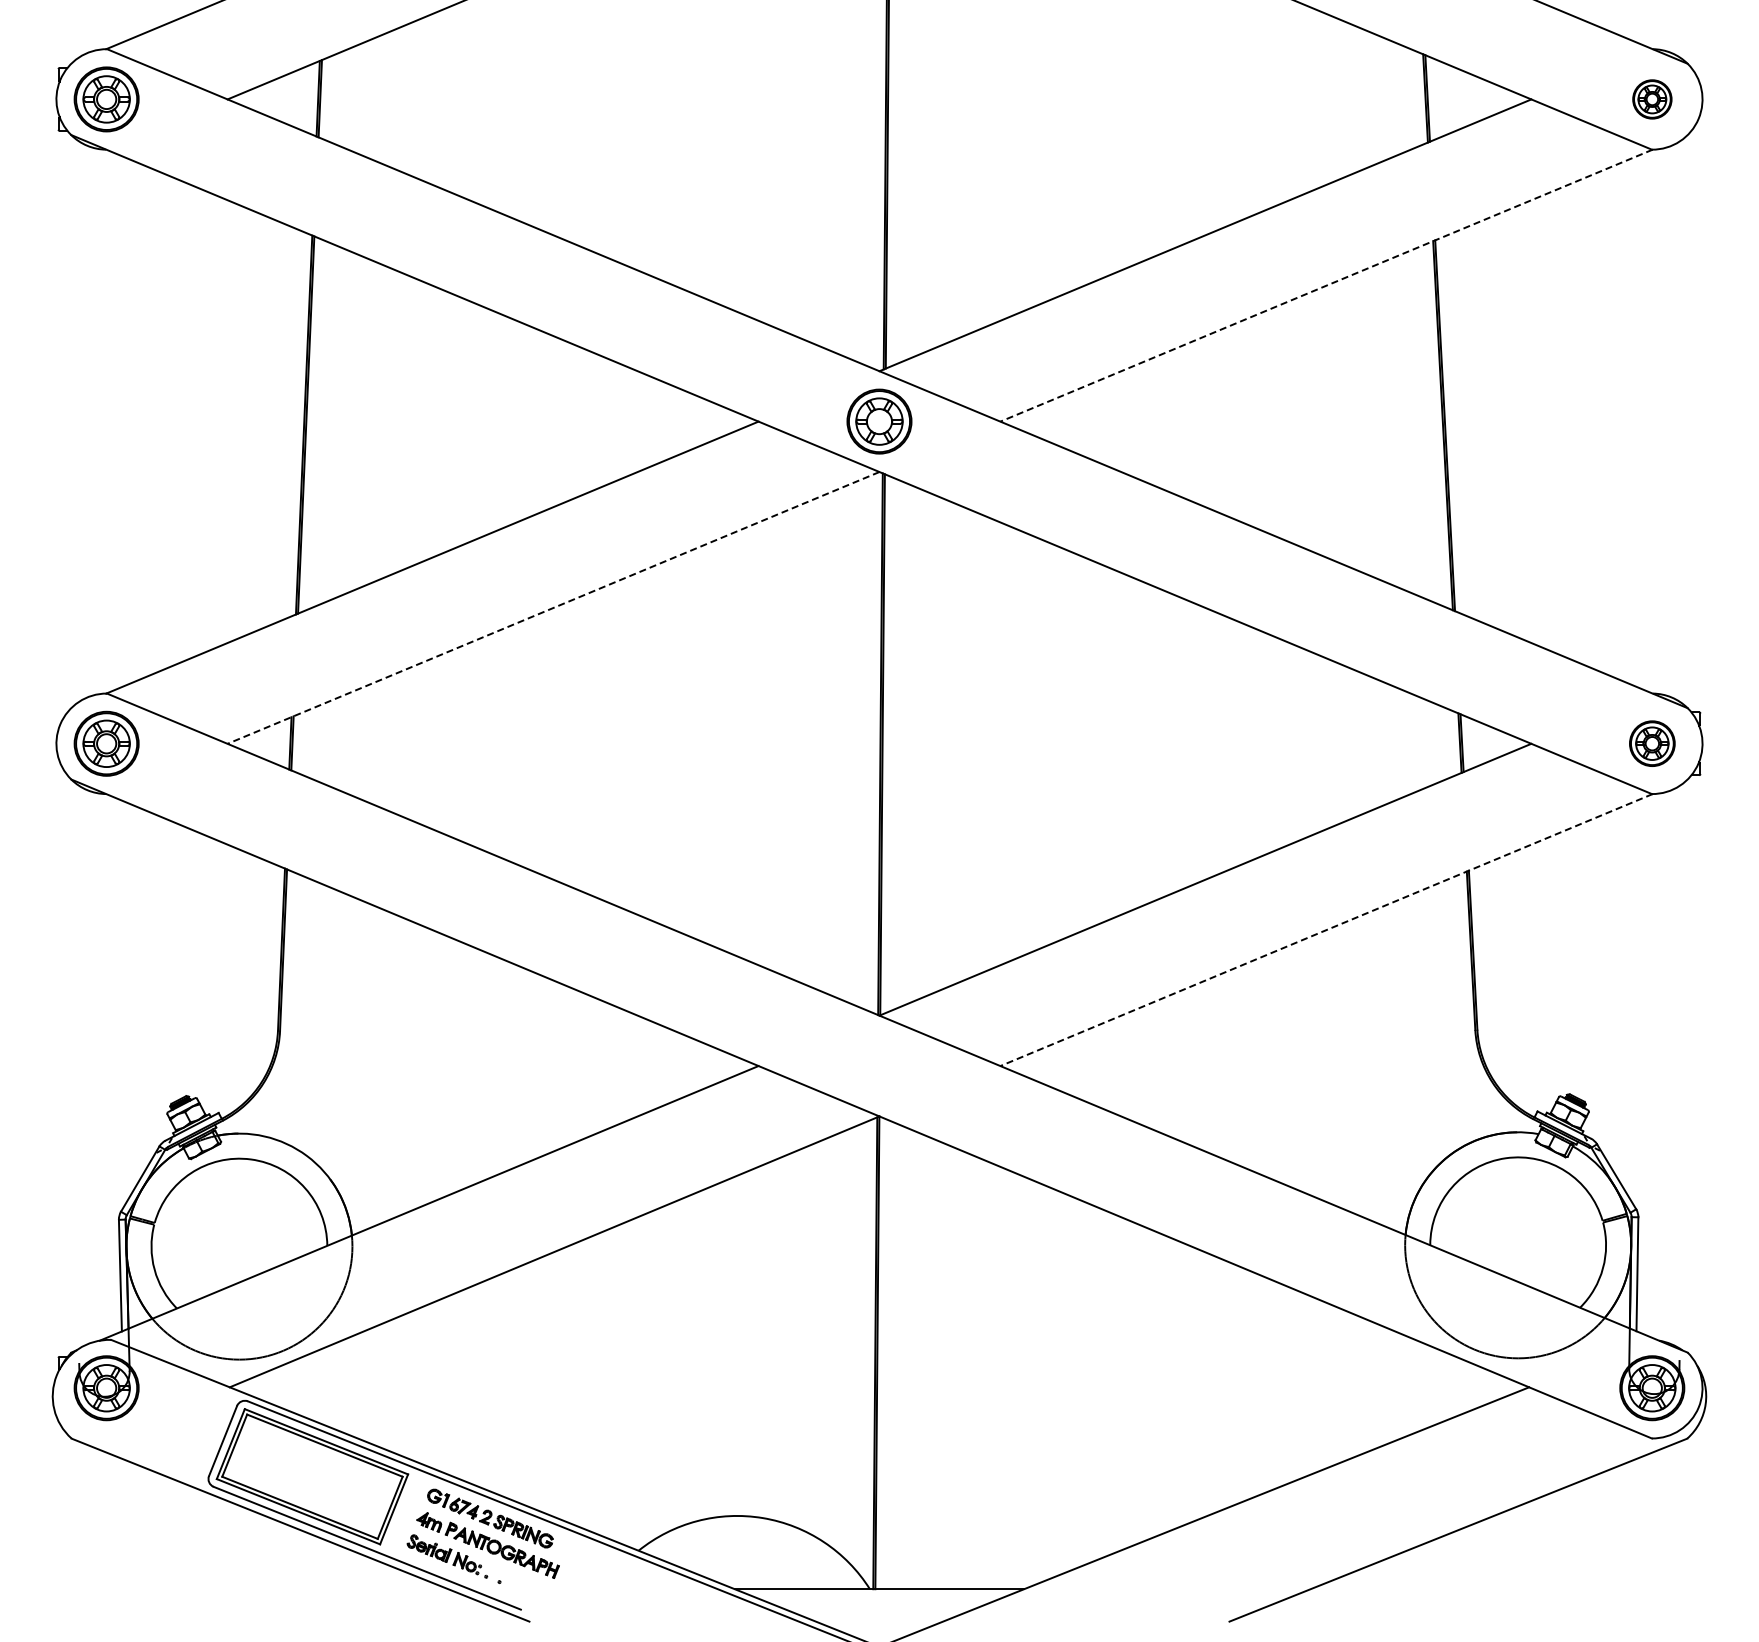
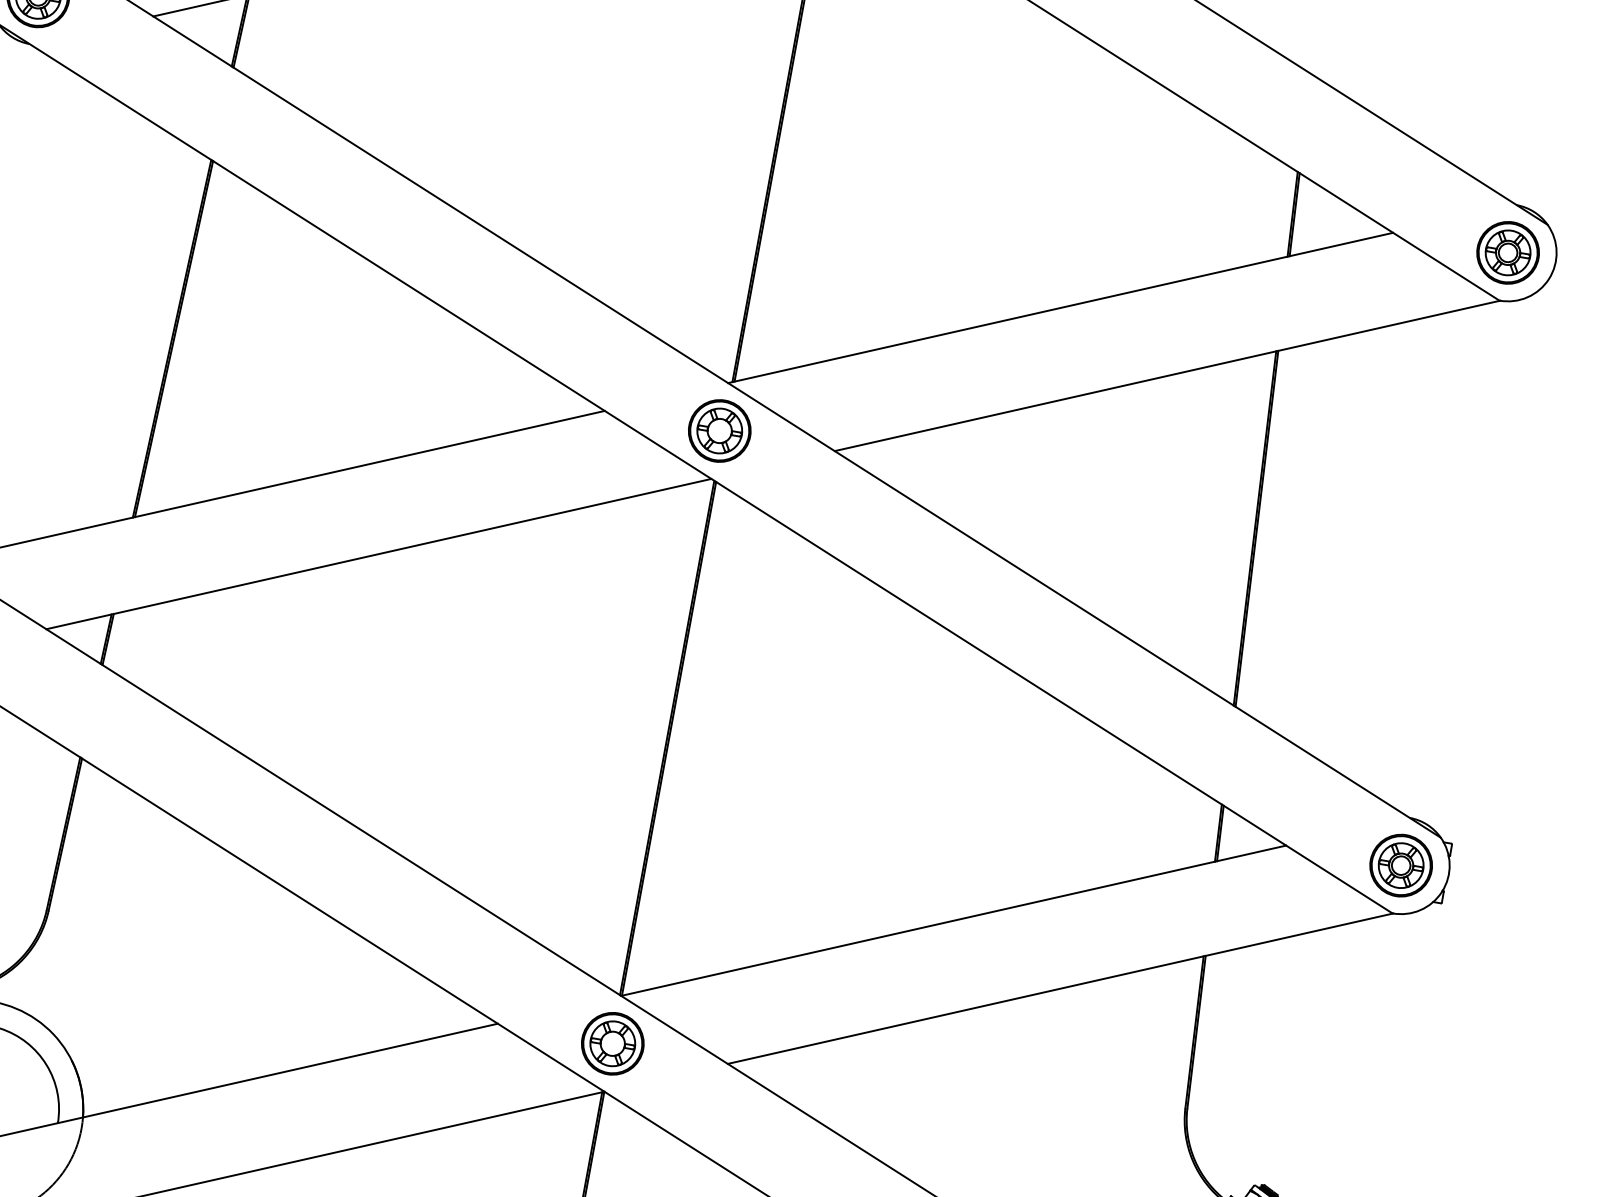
part: (1652, 99) -> (1508, 252), size x1.67
line: (1326, 285) -> (1167, 375), dashed -> solid
line: (553, 608) -> (378, 554), dashed -> solid
part: (1652, 743) -> (1401, 865), size x1.43
line: (1326, 930) -> (1060, 989), dashed -> solid
part: (879, 1065) -> (612, 1043), added

